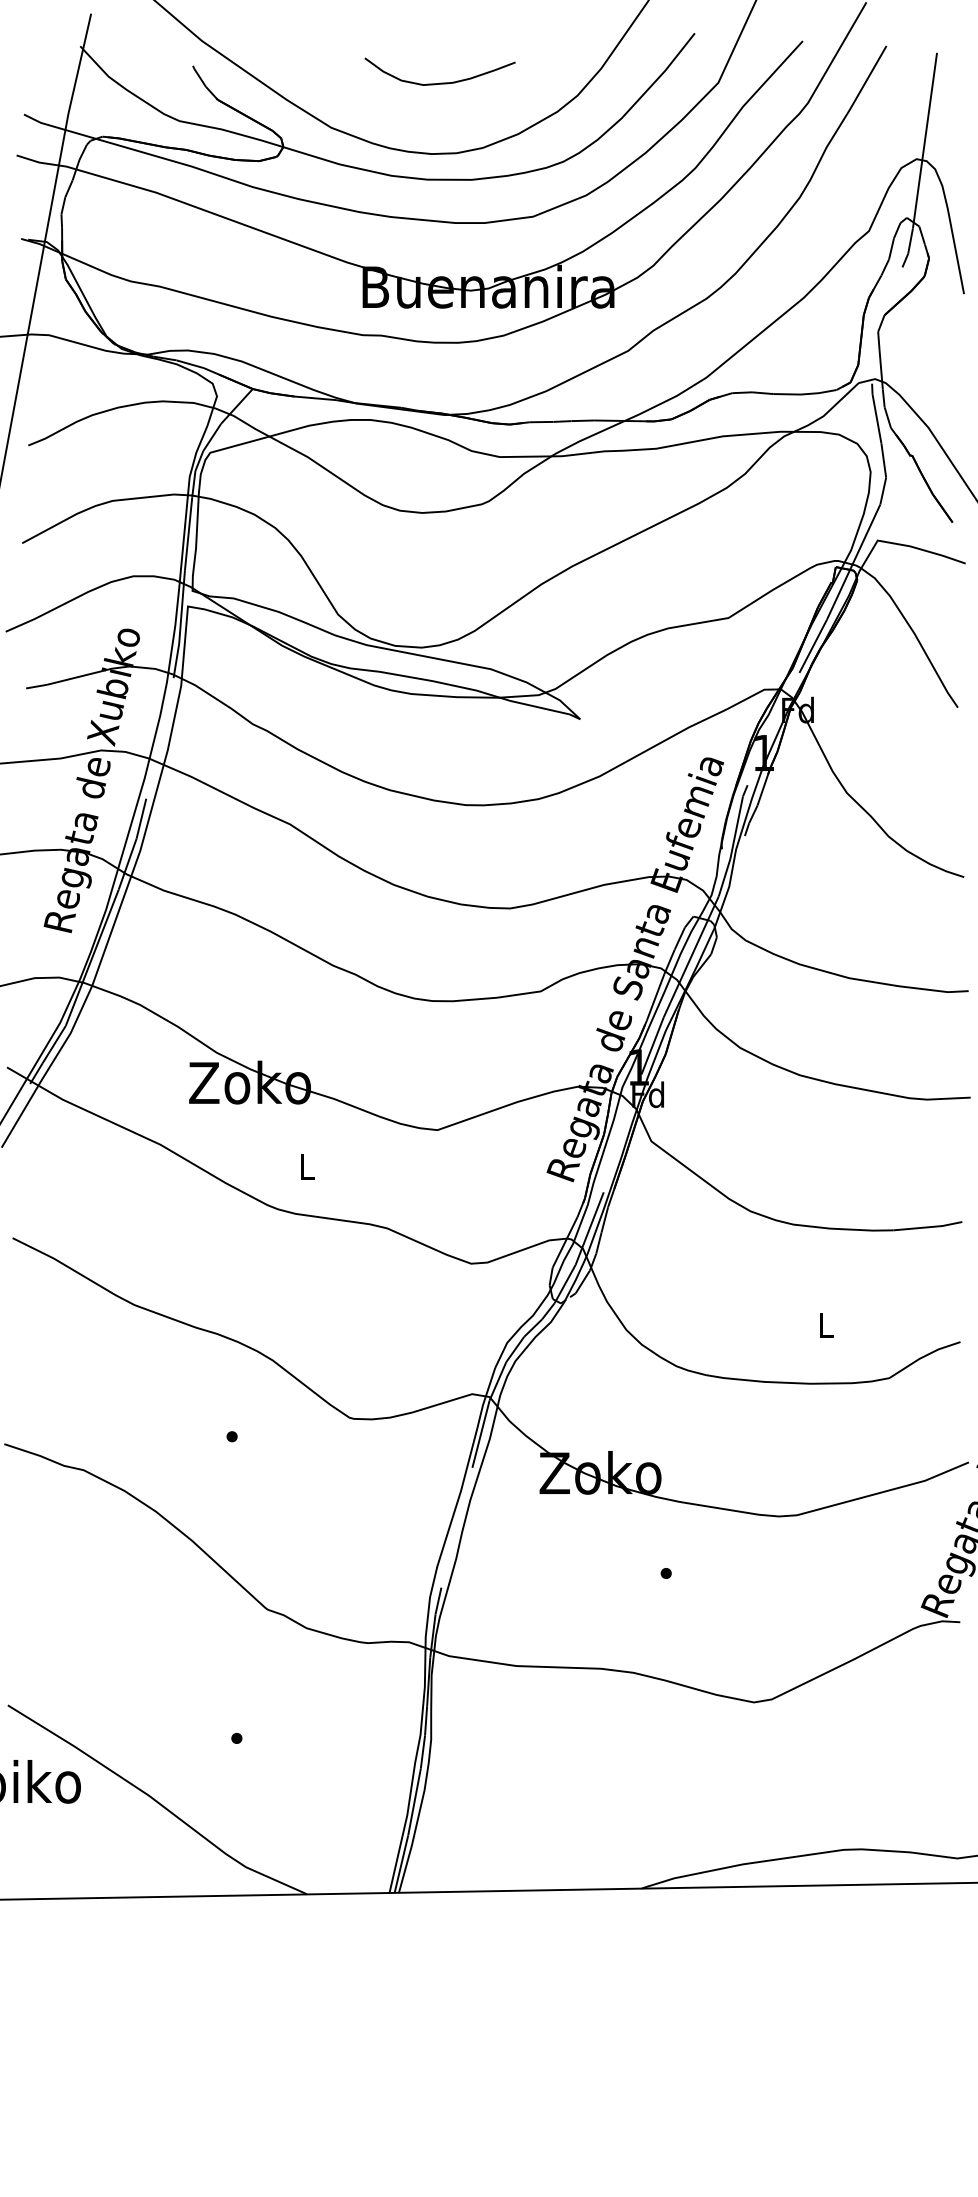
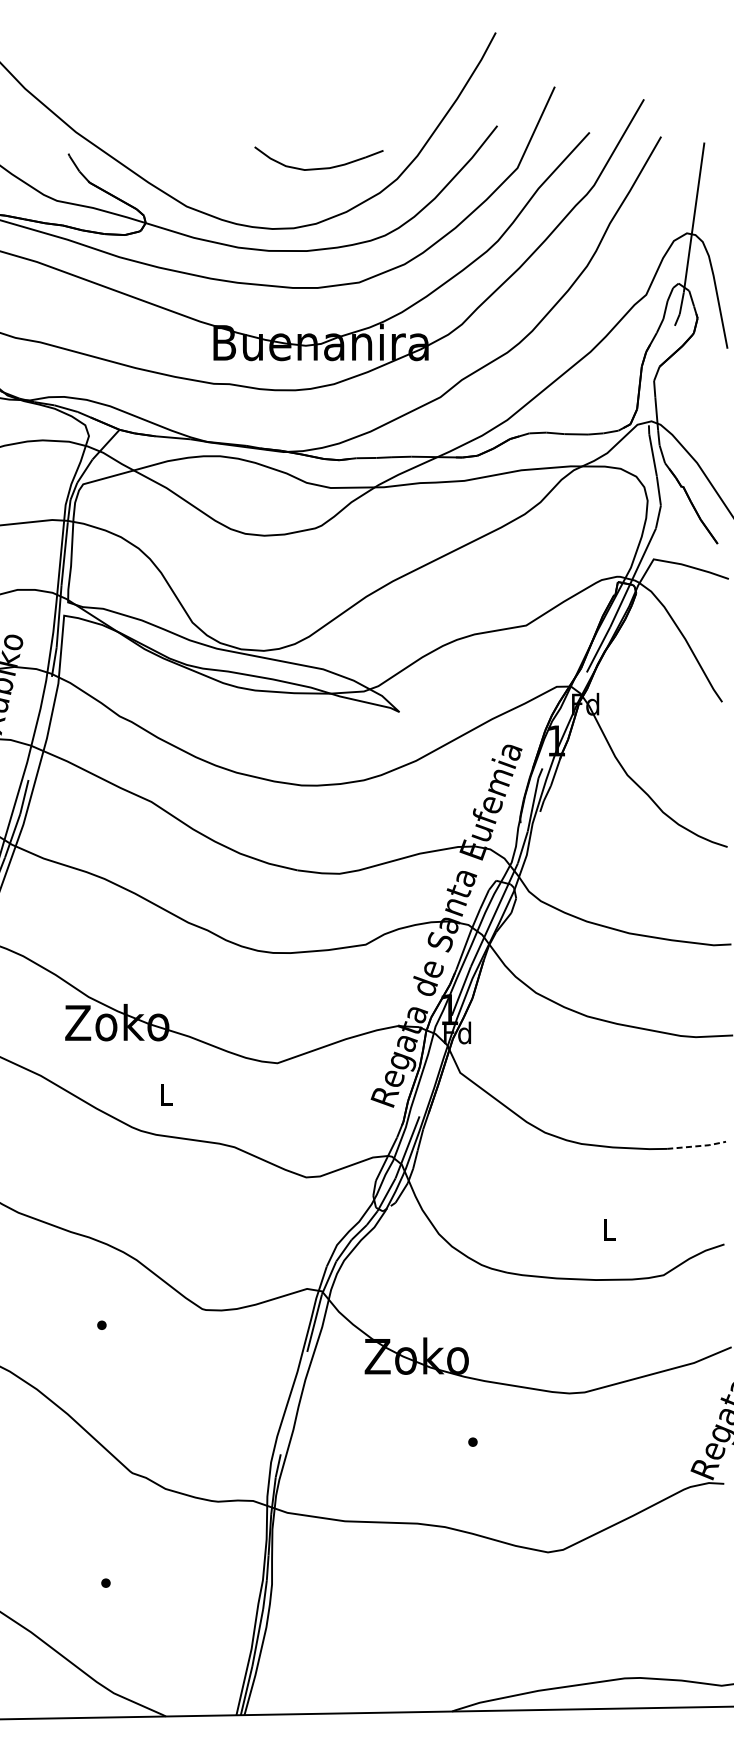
part: (440, 82) -> (319, 167), moved
line: (928, 1227) -> (697, 1146), solid -> dashed

